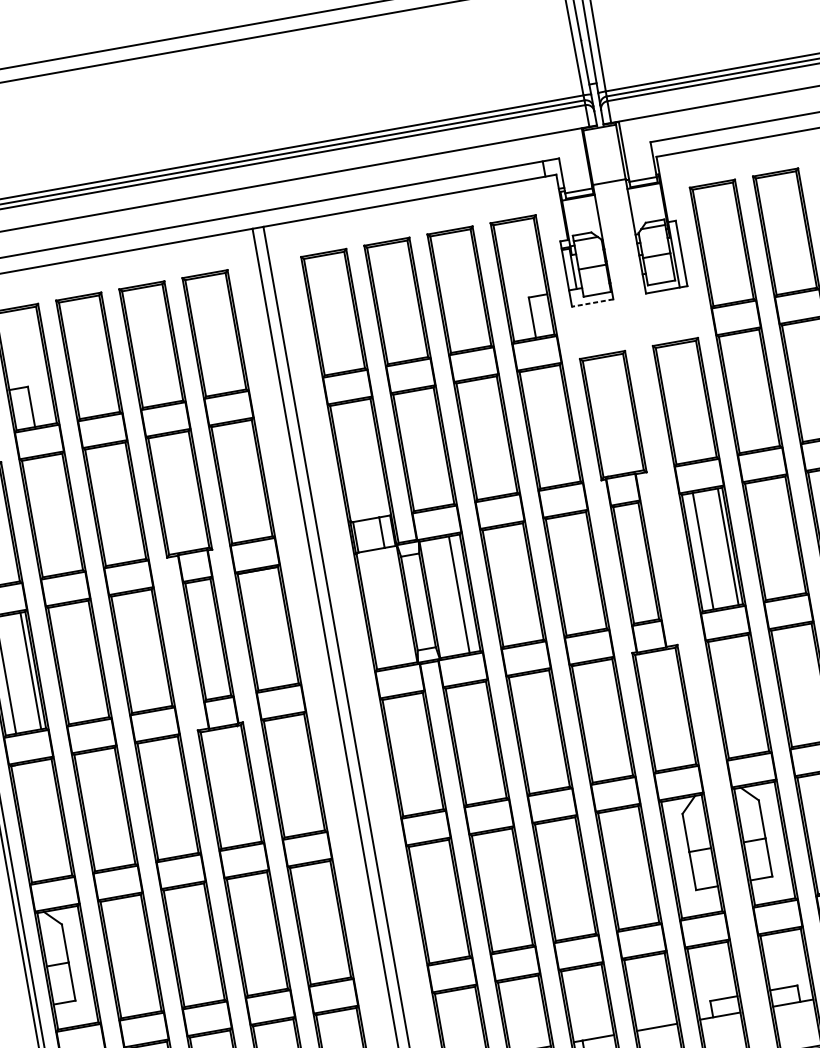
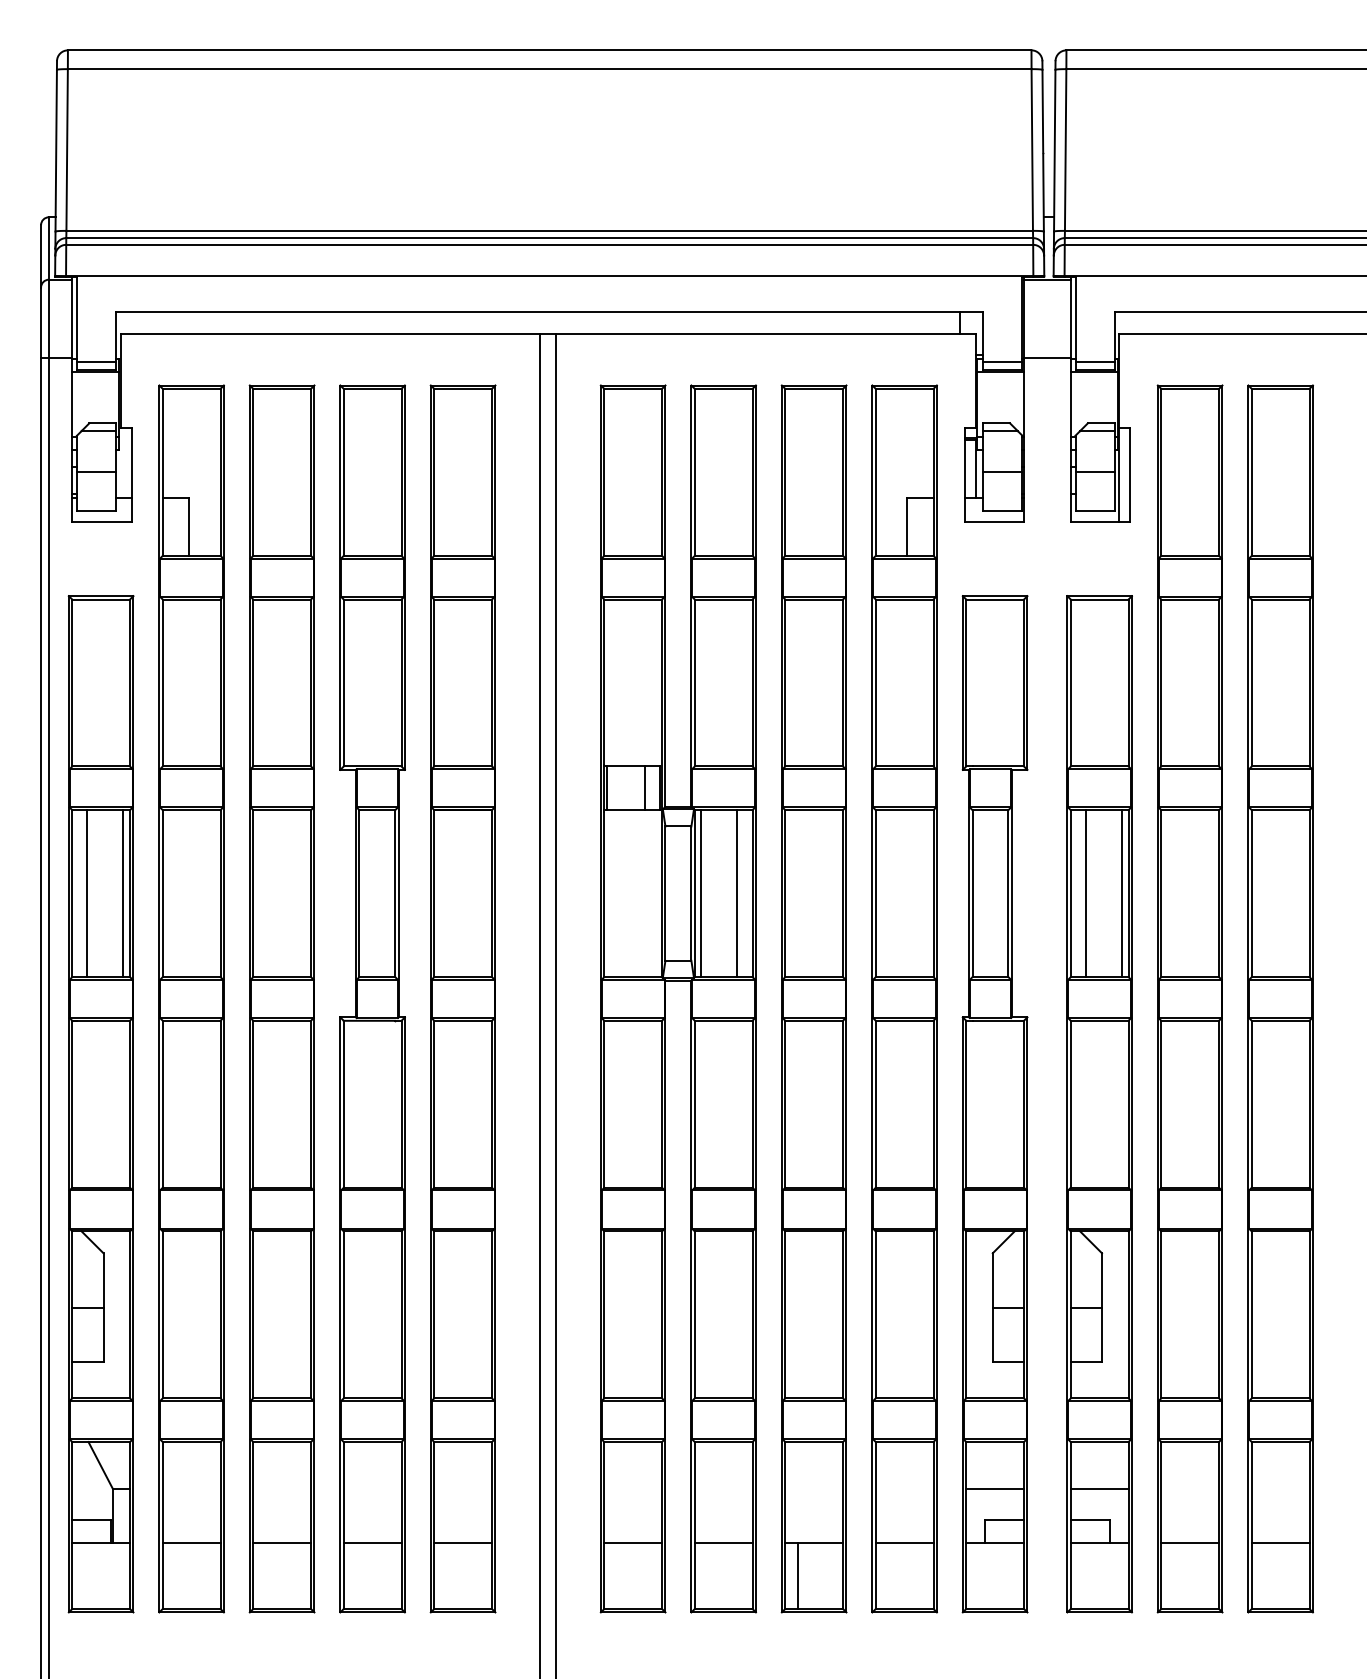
line: (592, 302) -> (994, 521), dashed -> solid
line: (434, 599) -> (701, 893), added
line: (786, 964) -> (1099, 1488), added
line: (713, 977) -> (995, 1488), added

